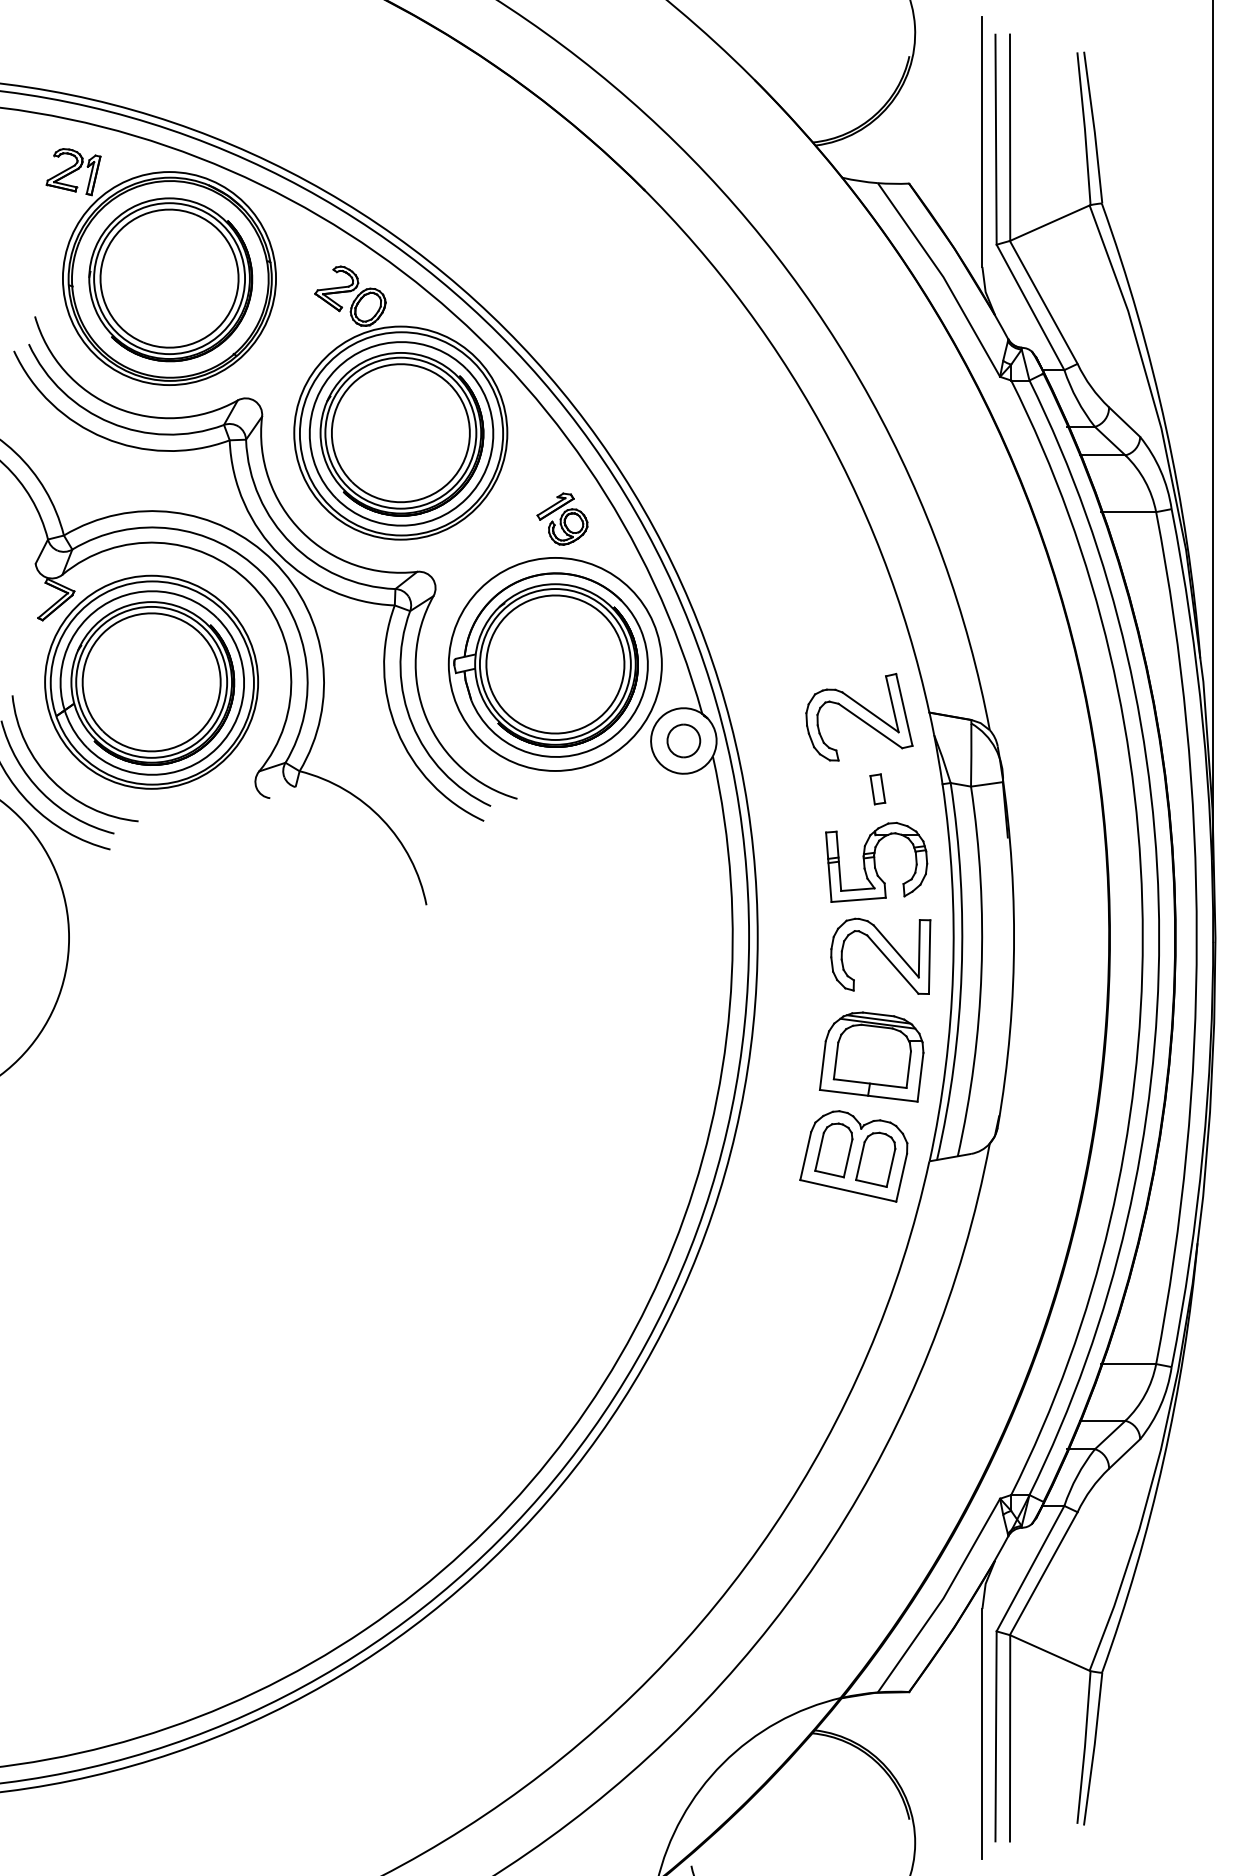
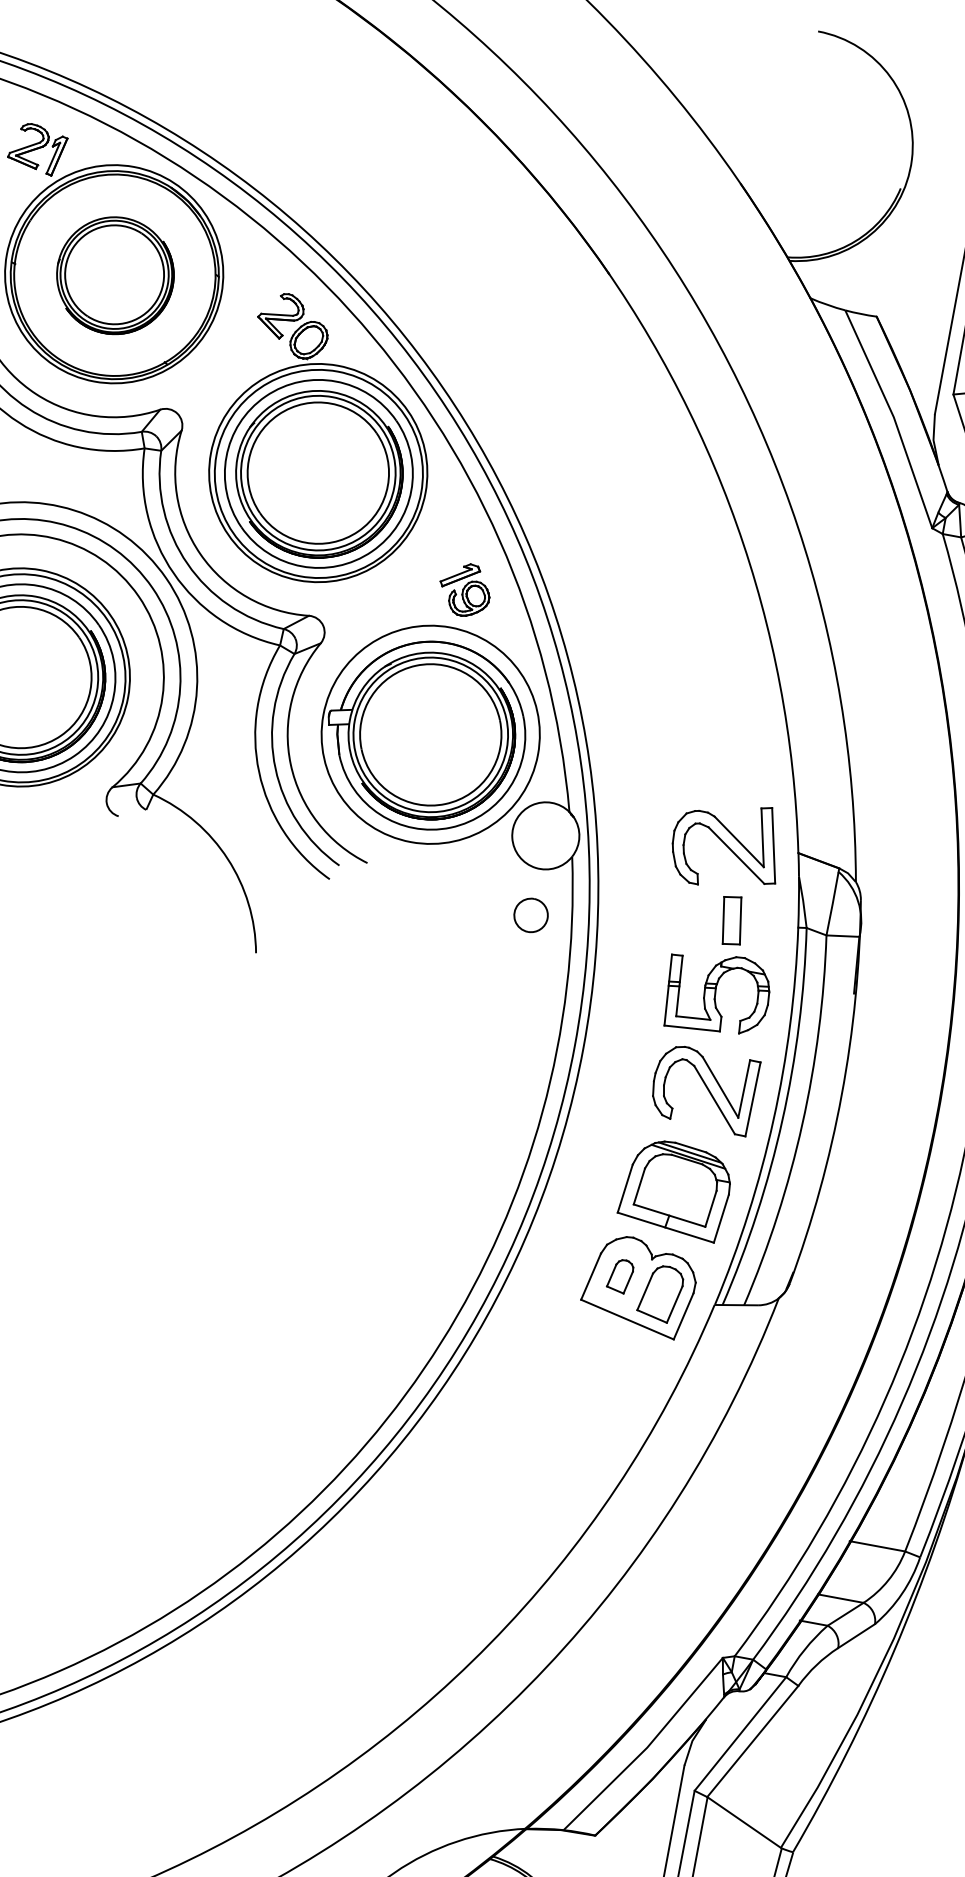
part: (170, 279) -> (115, 275), size x0.7
part: (683, 740) -> (530, 914), moved
part: (877, 789) -> (731, 920), size x1.6
part: (833, 1150) -> (620, 1276), size x0.6

